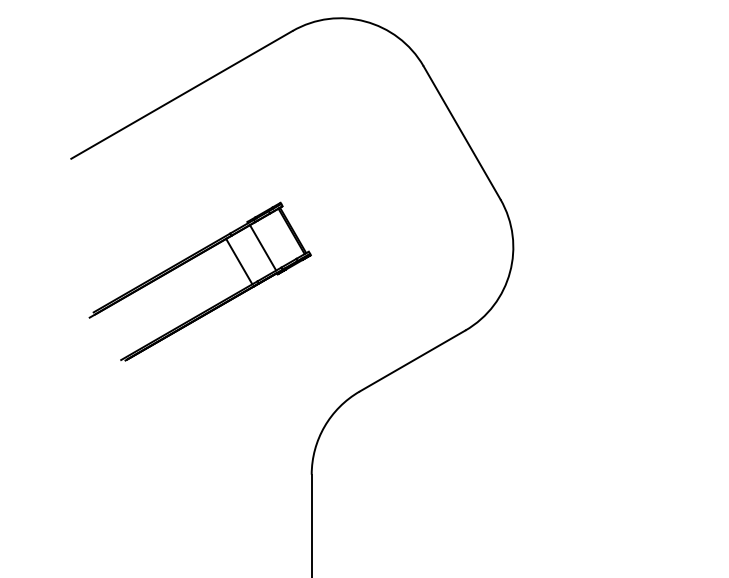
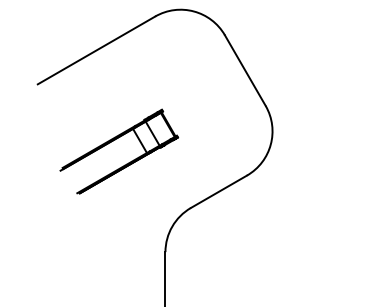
part: (189, 262) -> (113, 141), moved

